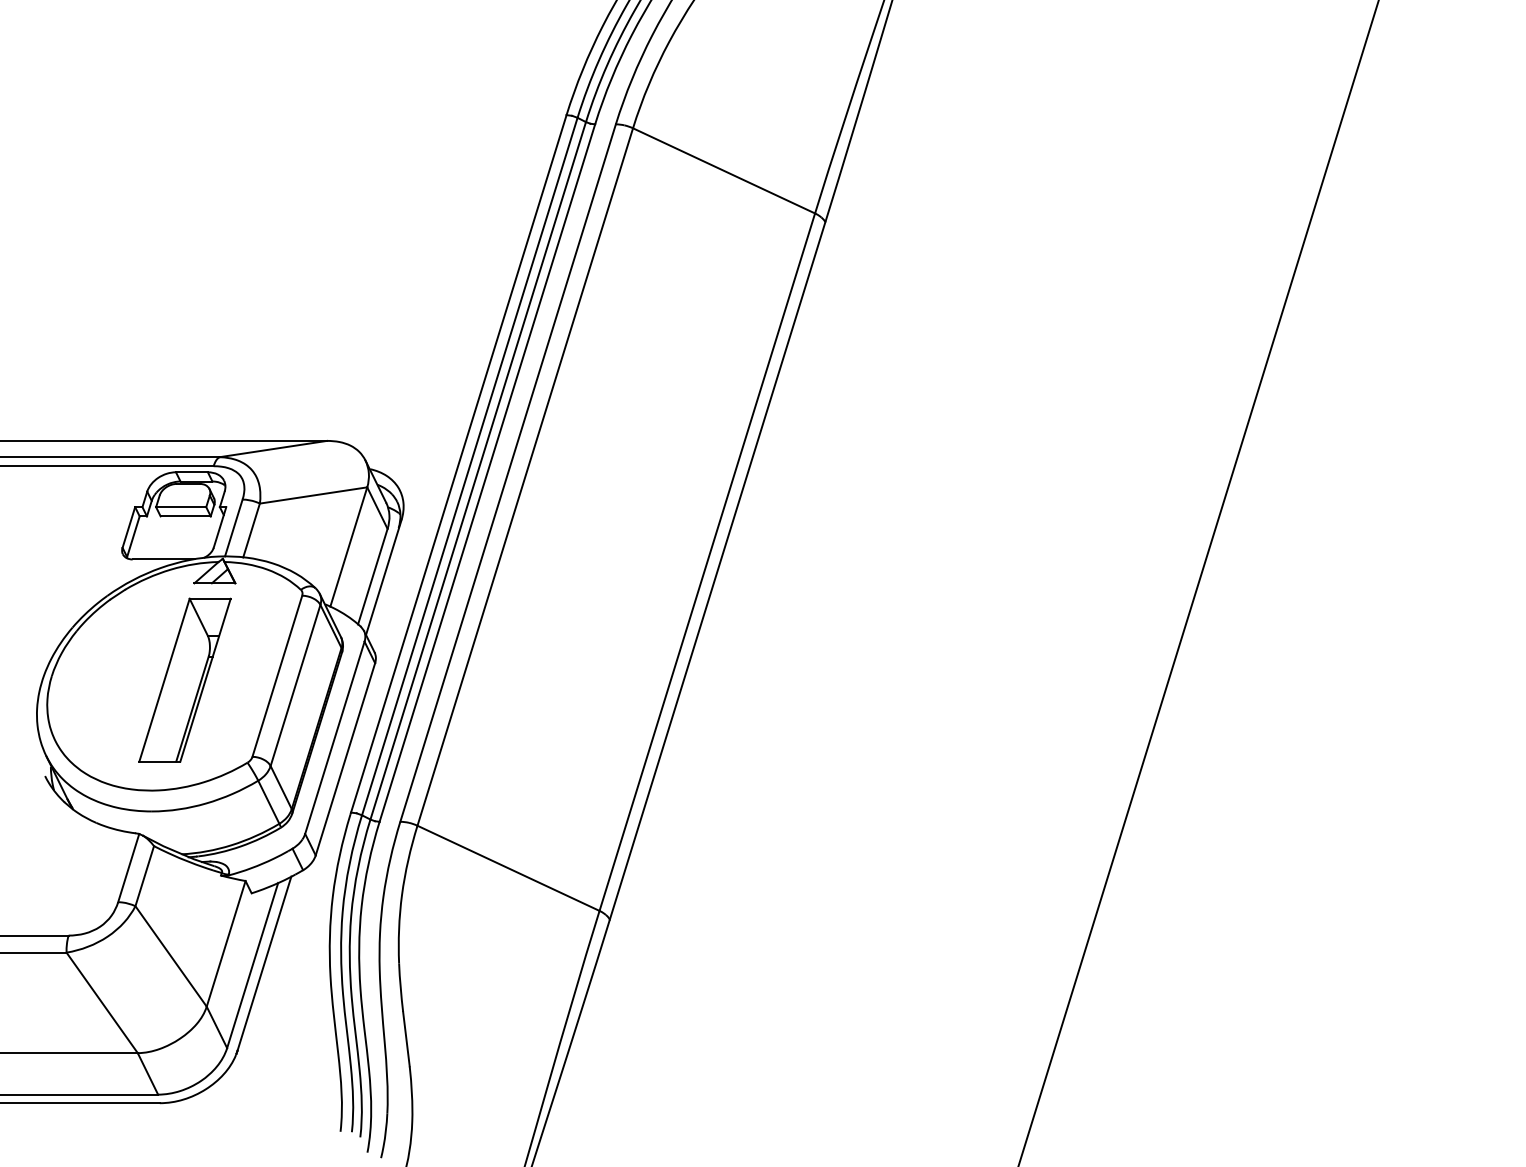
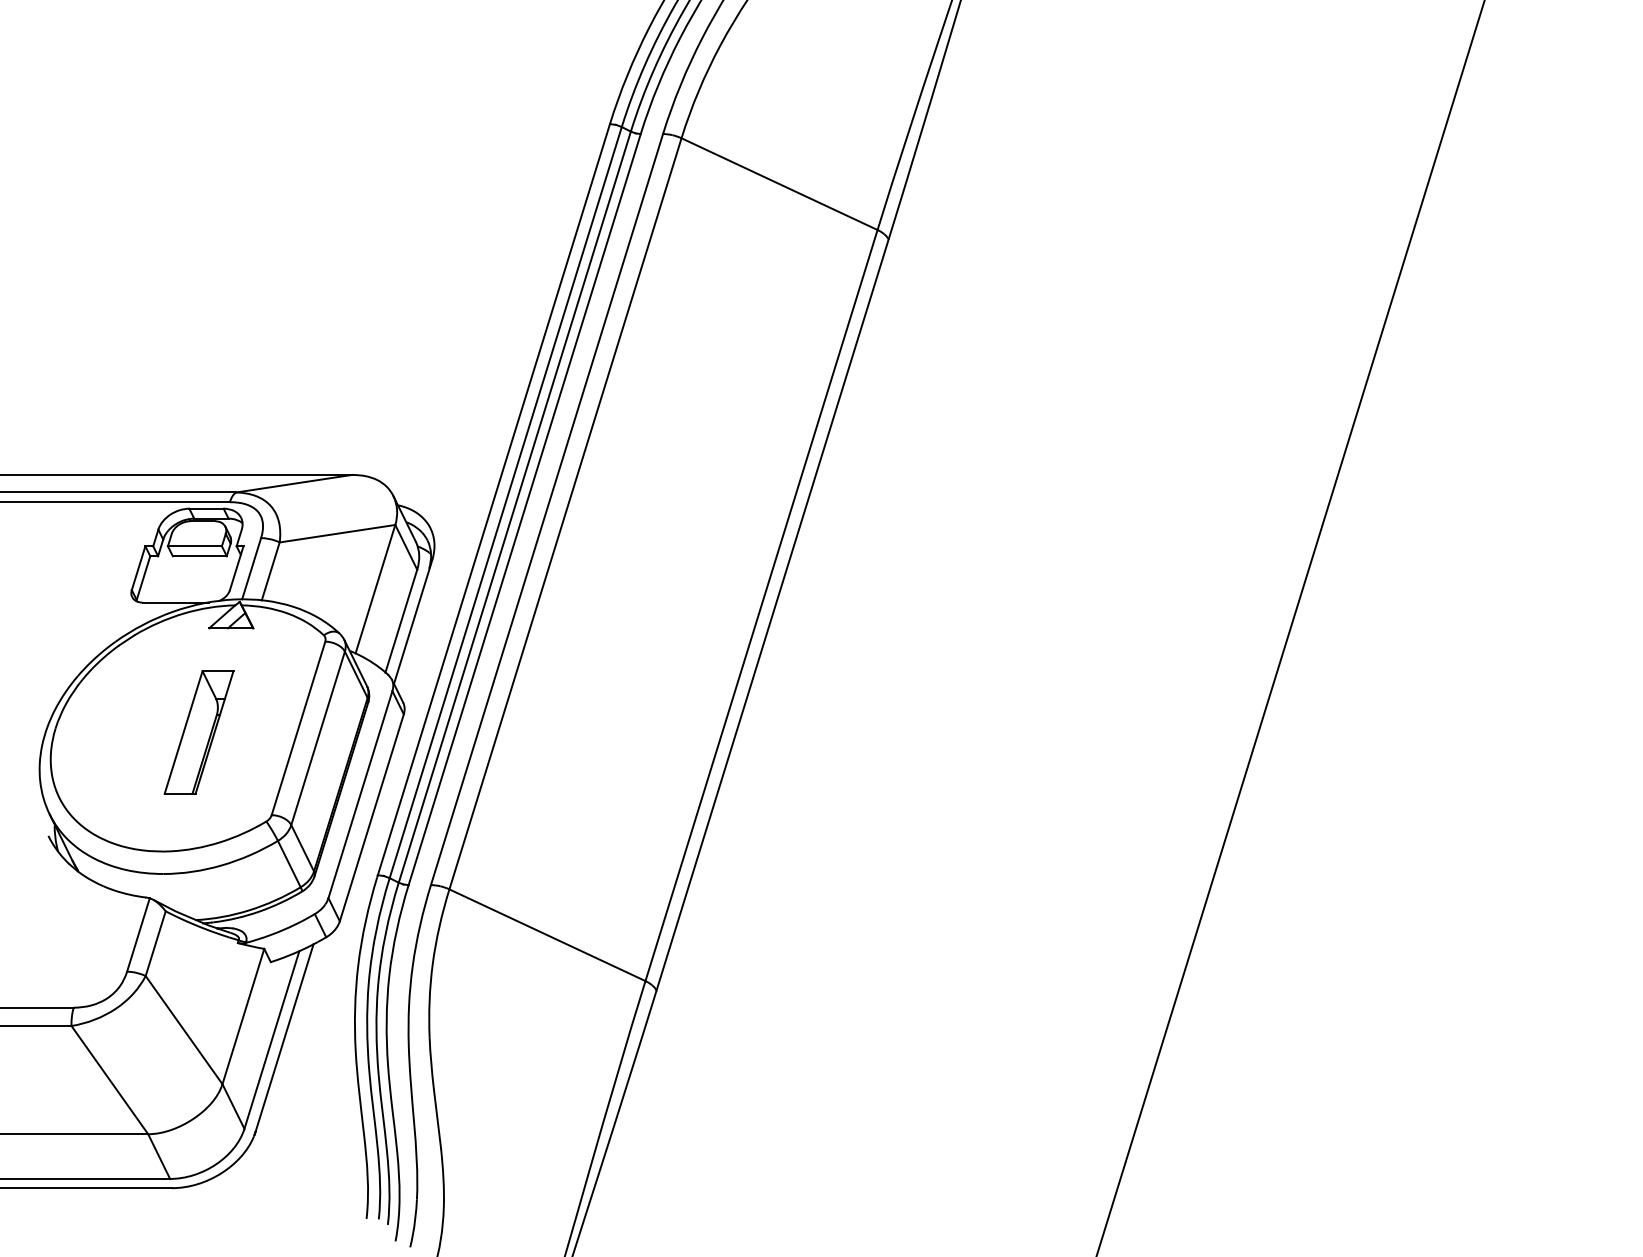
part: (184, 679) -> (198, 731), size x0.7

